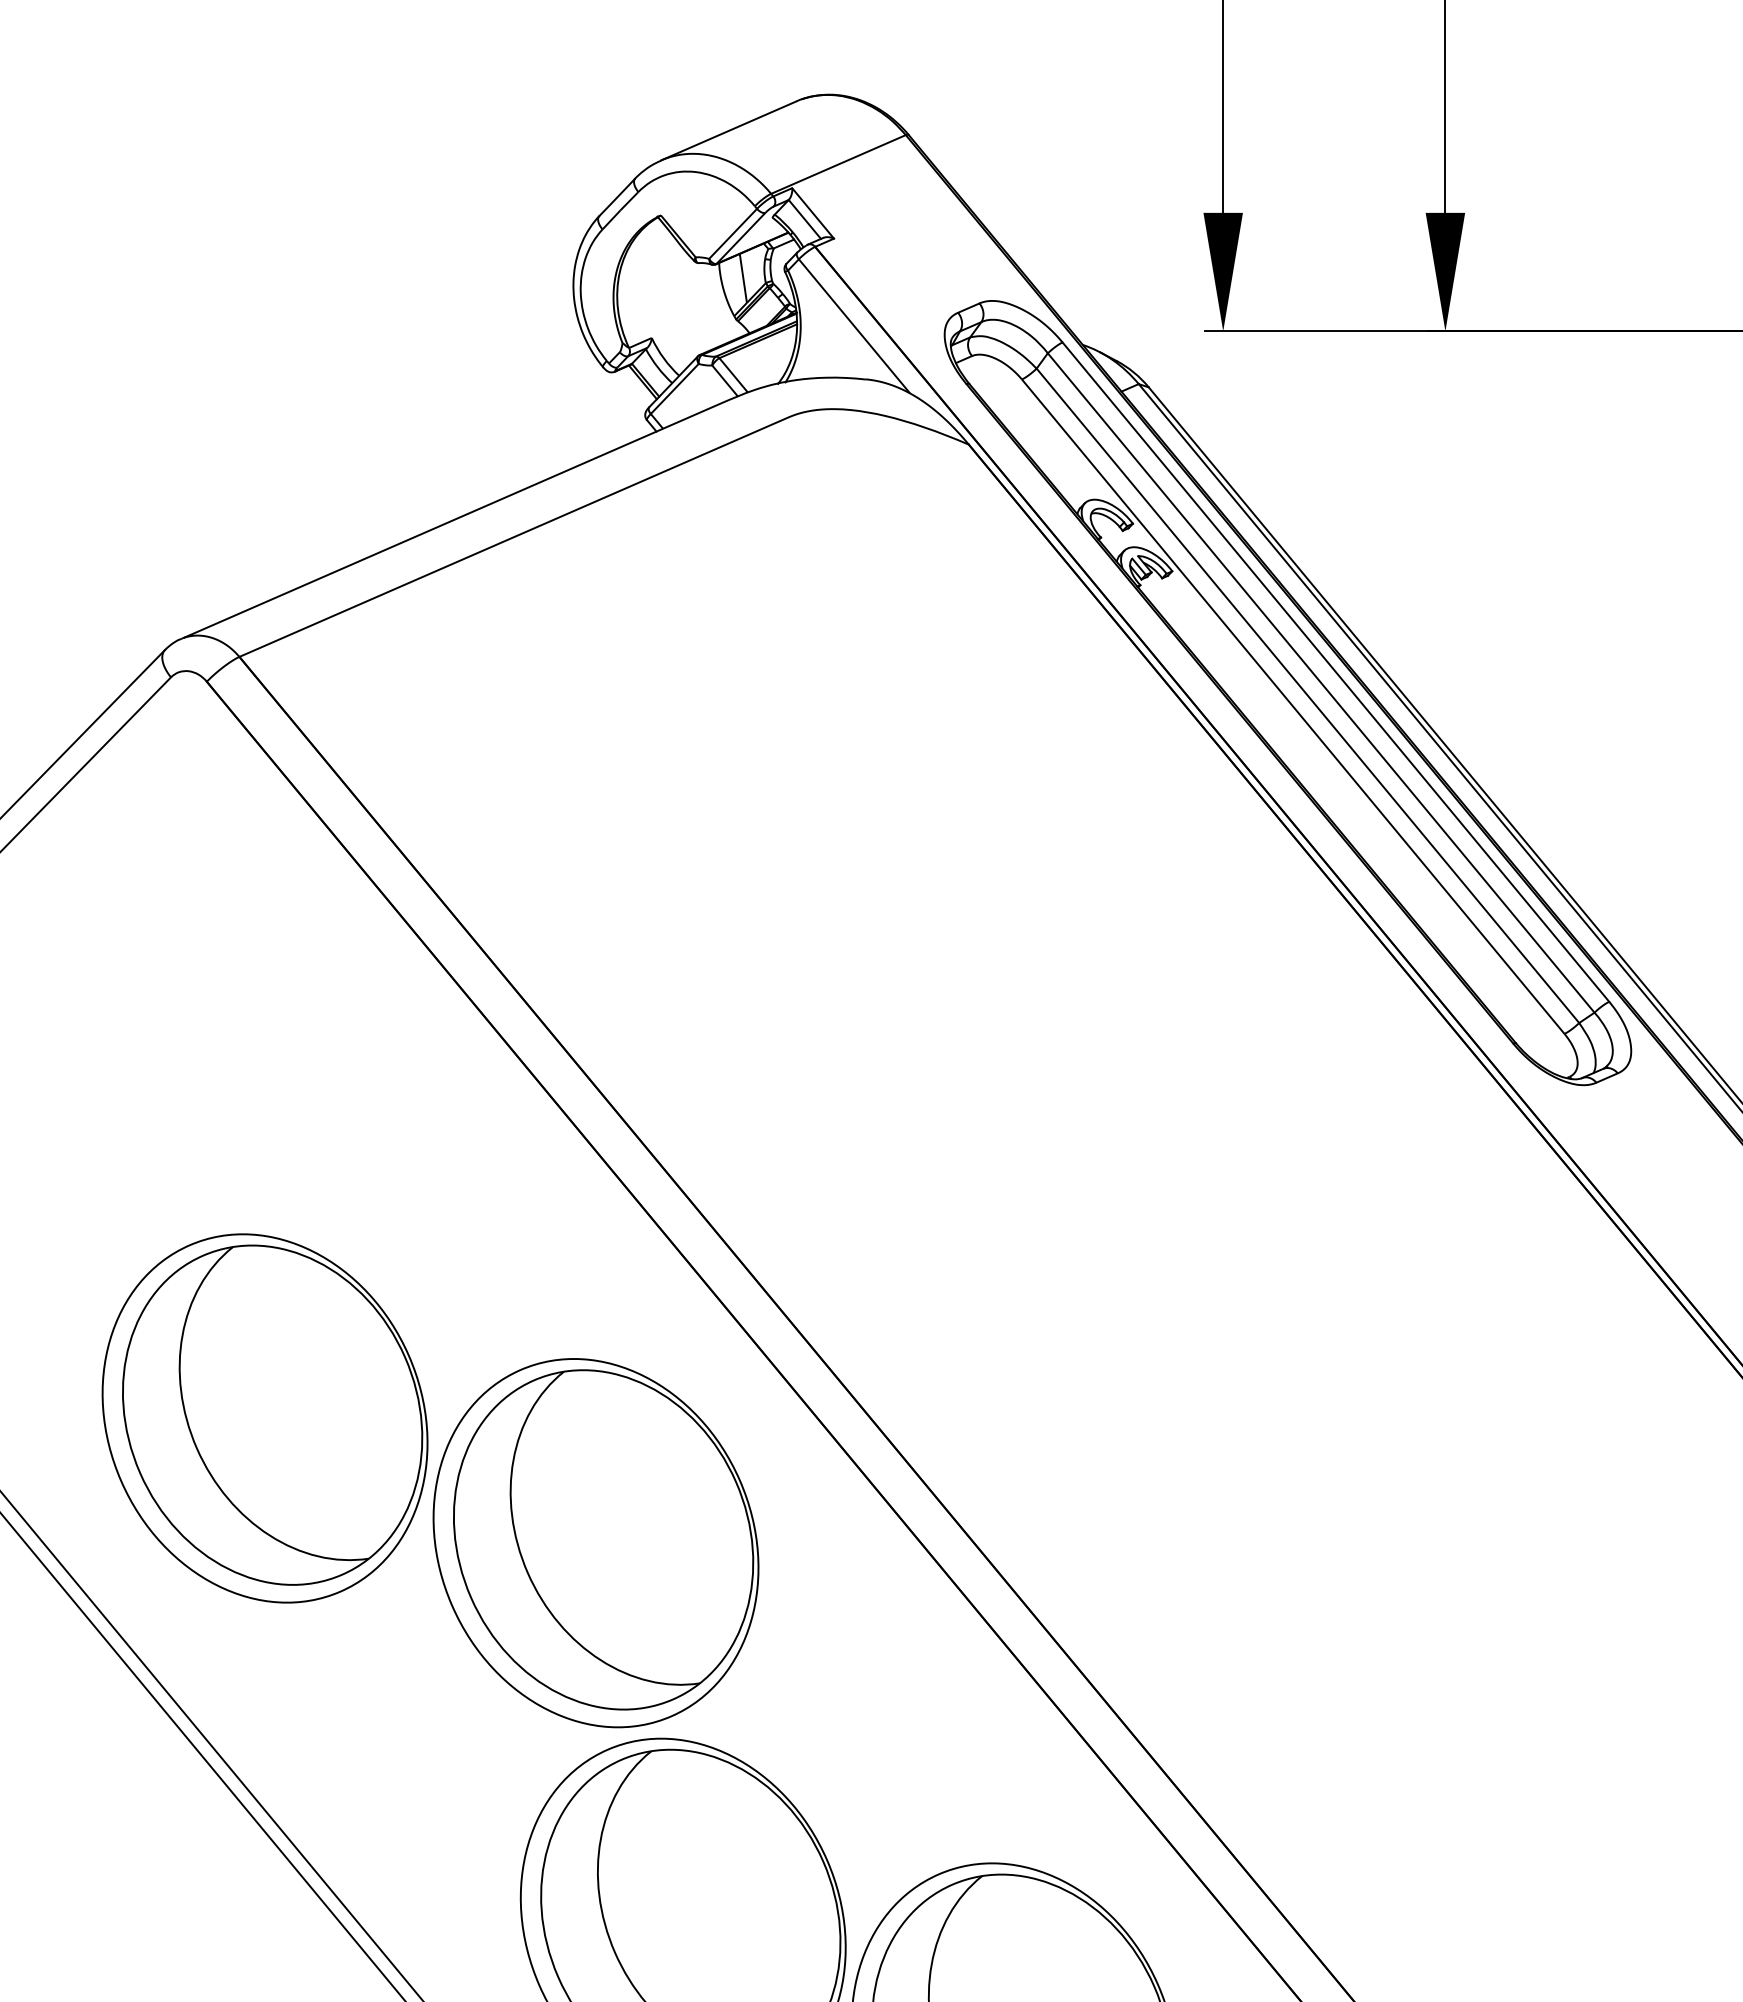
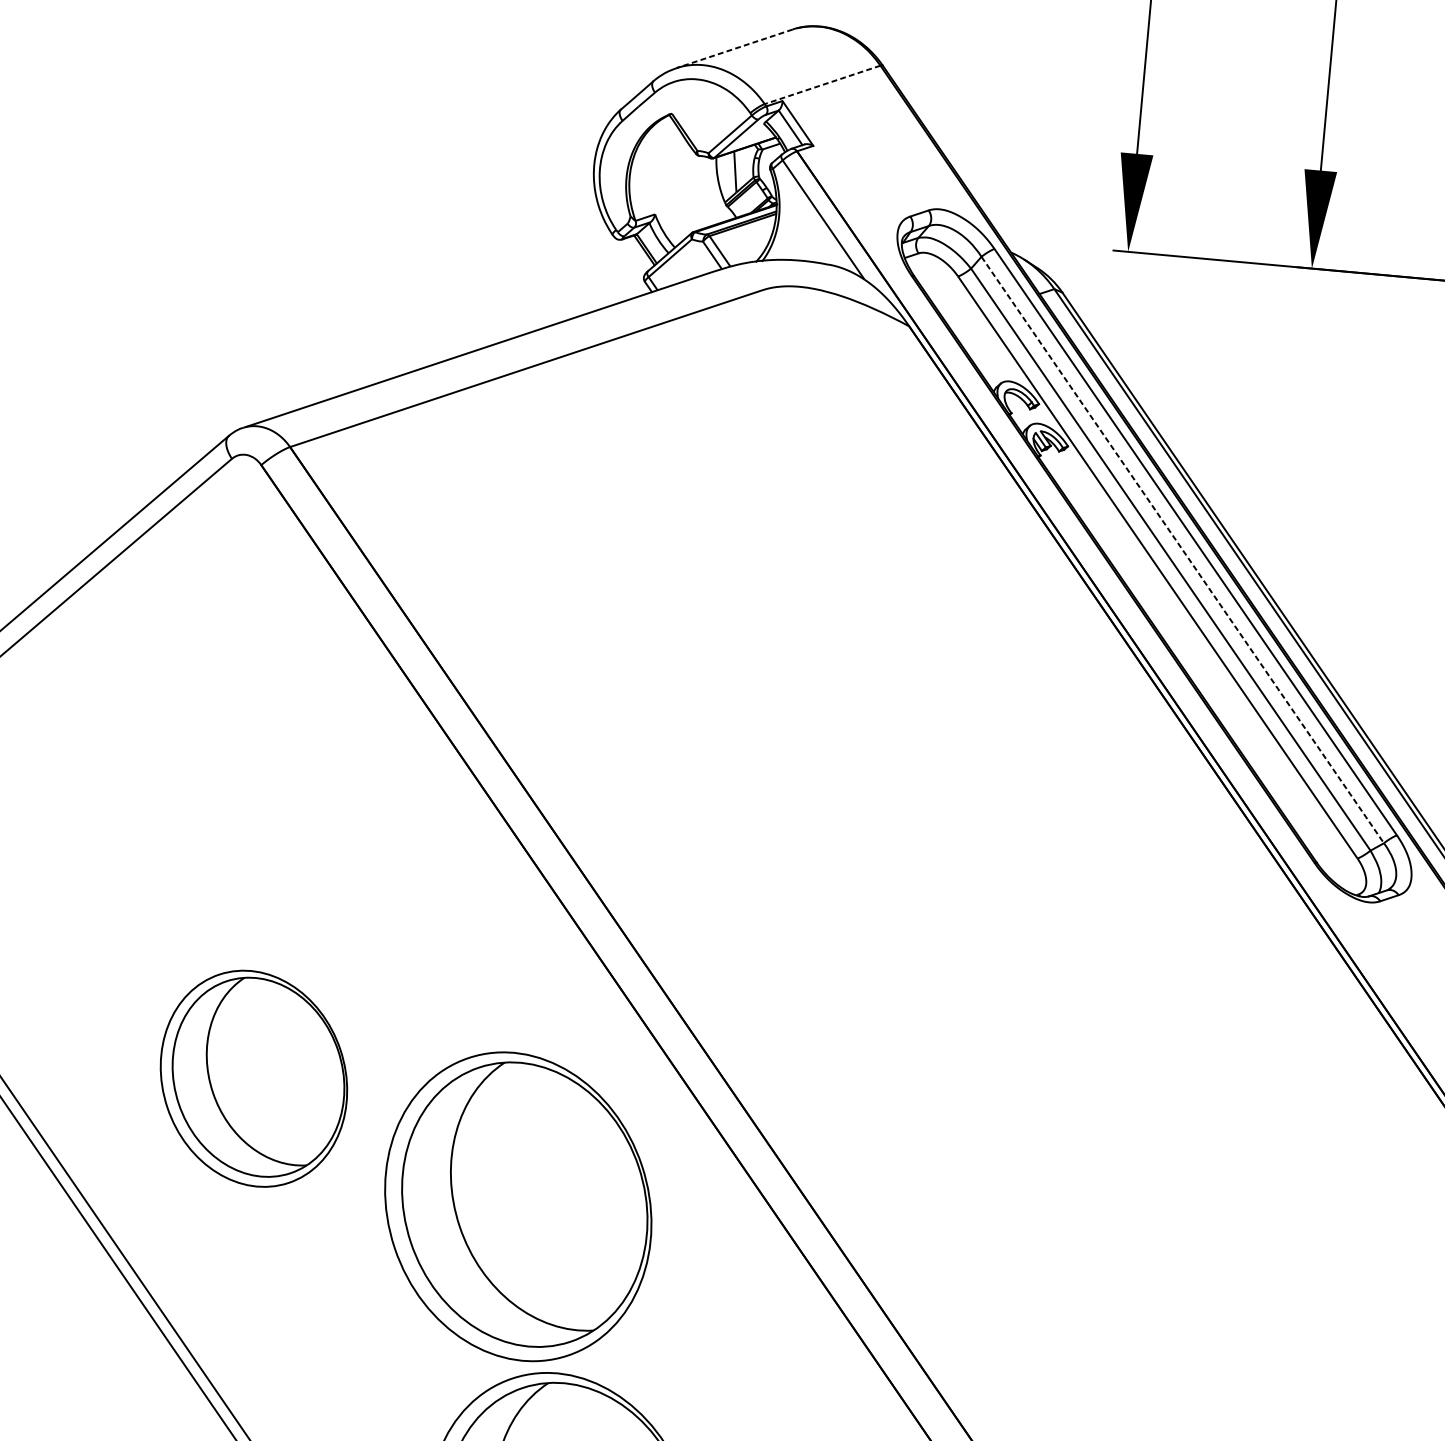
line: (729, 130) -> (735, 48), solid -> dashed
line: (838, 164) -> (822, 84), solid -> dashed
line: (1321, 683) -> (1182, 550), solid -> dashed
part: (264, 1418) -> (253, 1078), size x0.7

